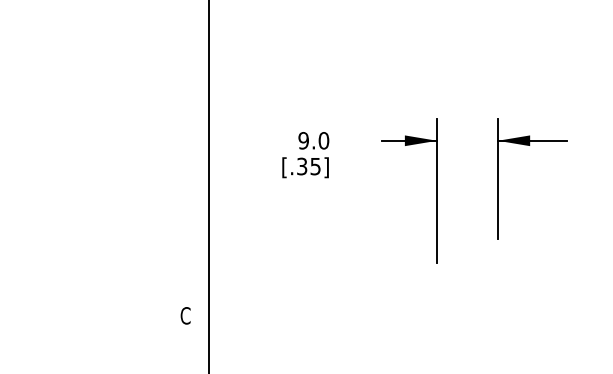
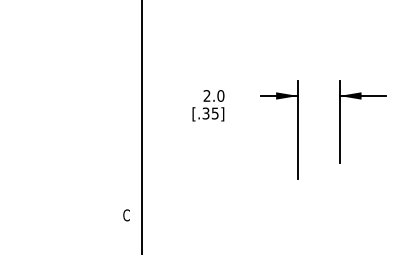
text: (302, 140) -> (206, 95), 9.0 -> 2.0

